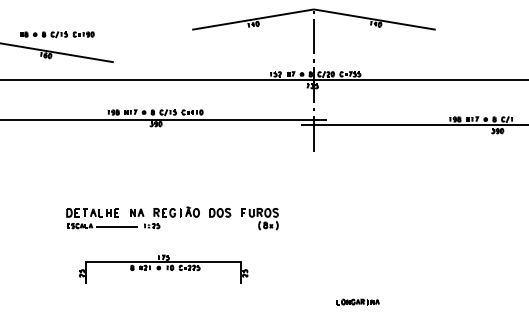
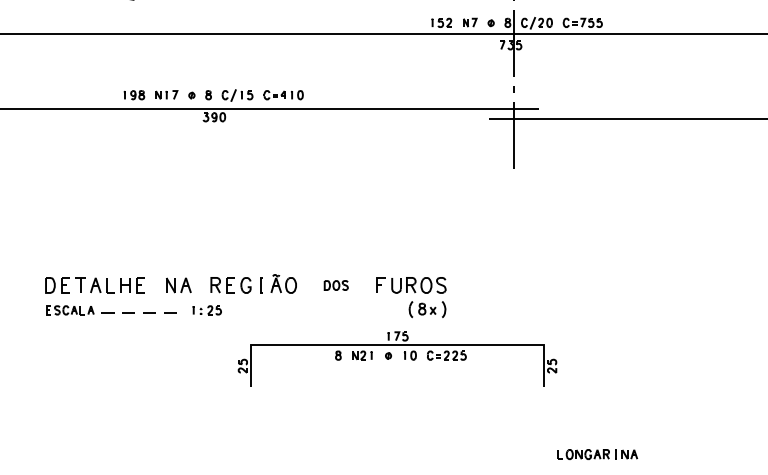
part: (220, 212) -> (336, 284), size x0.6
line: (116, 227) -> (139, 313), solid -> dashed
part: (163, 268) -> (397, 356), moved

